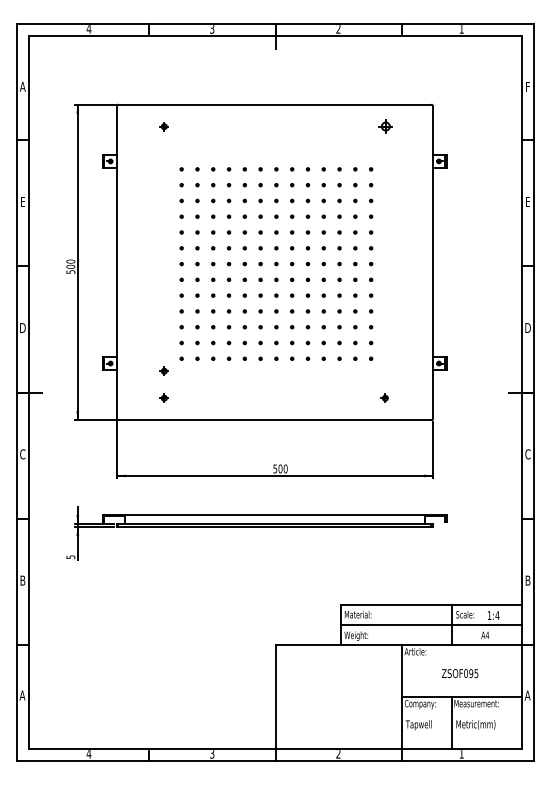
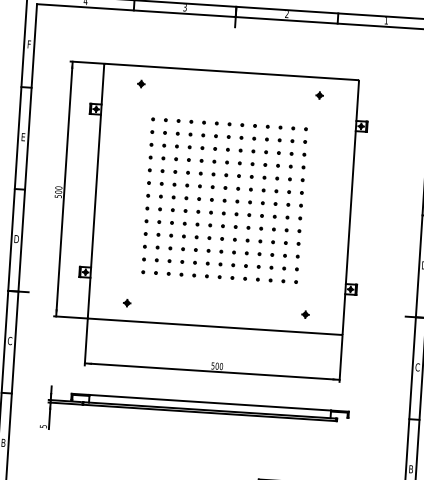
text: (22, 86) -> (29, 44), A -> F
part: (384, 126) -> (319, 95), size x0.62
part: (163, 370) -> (127, 280), removed

